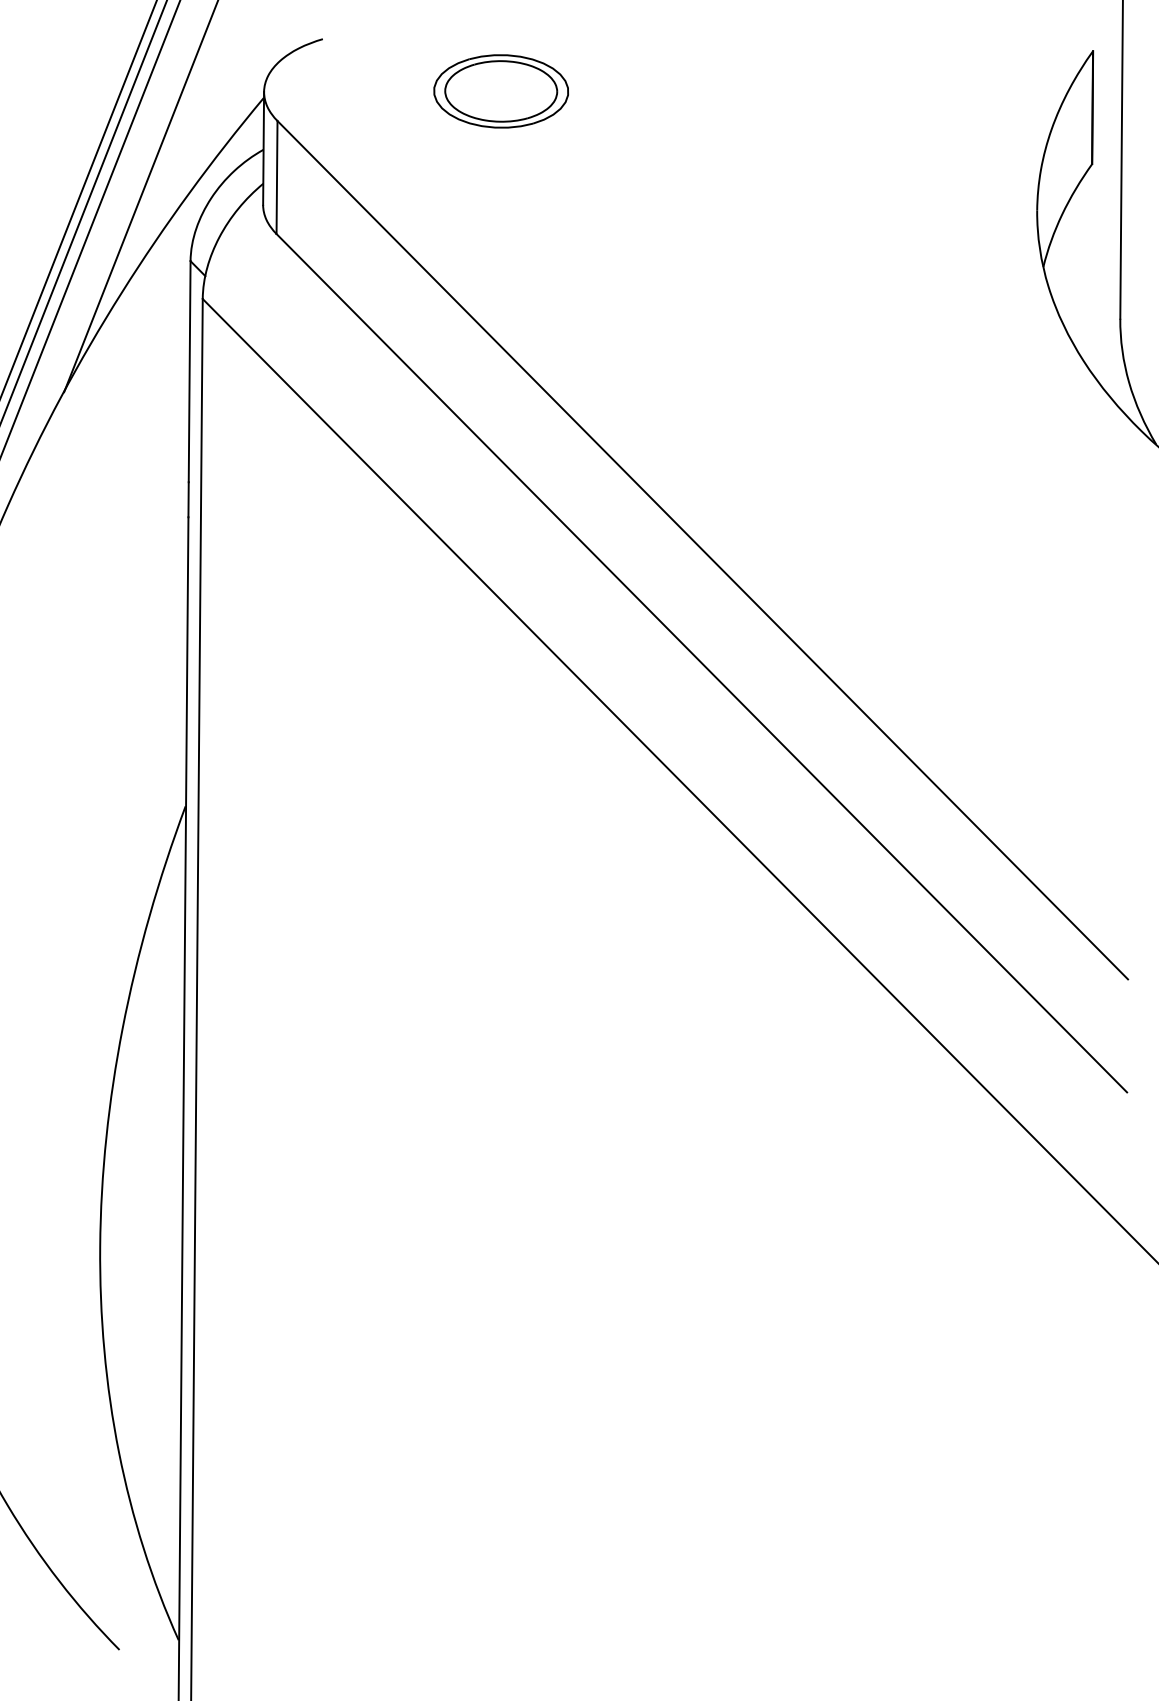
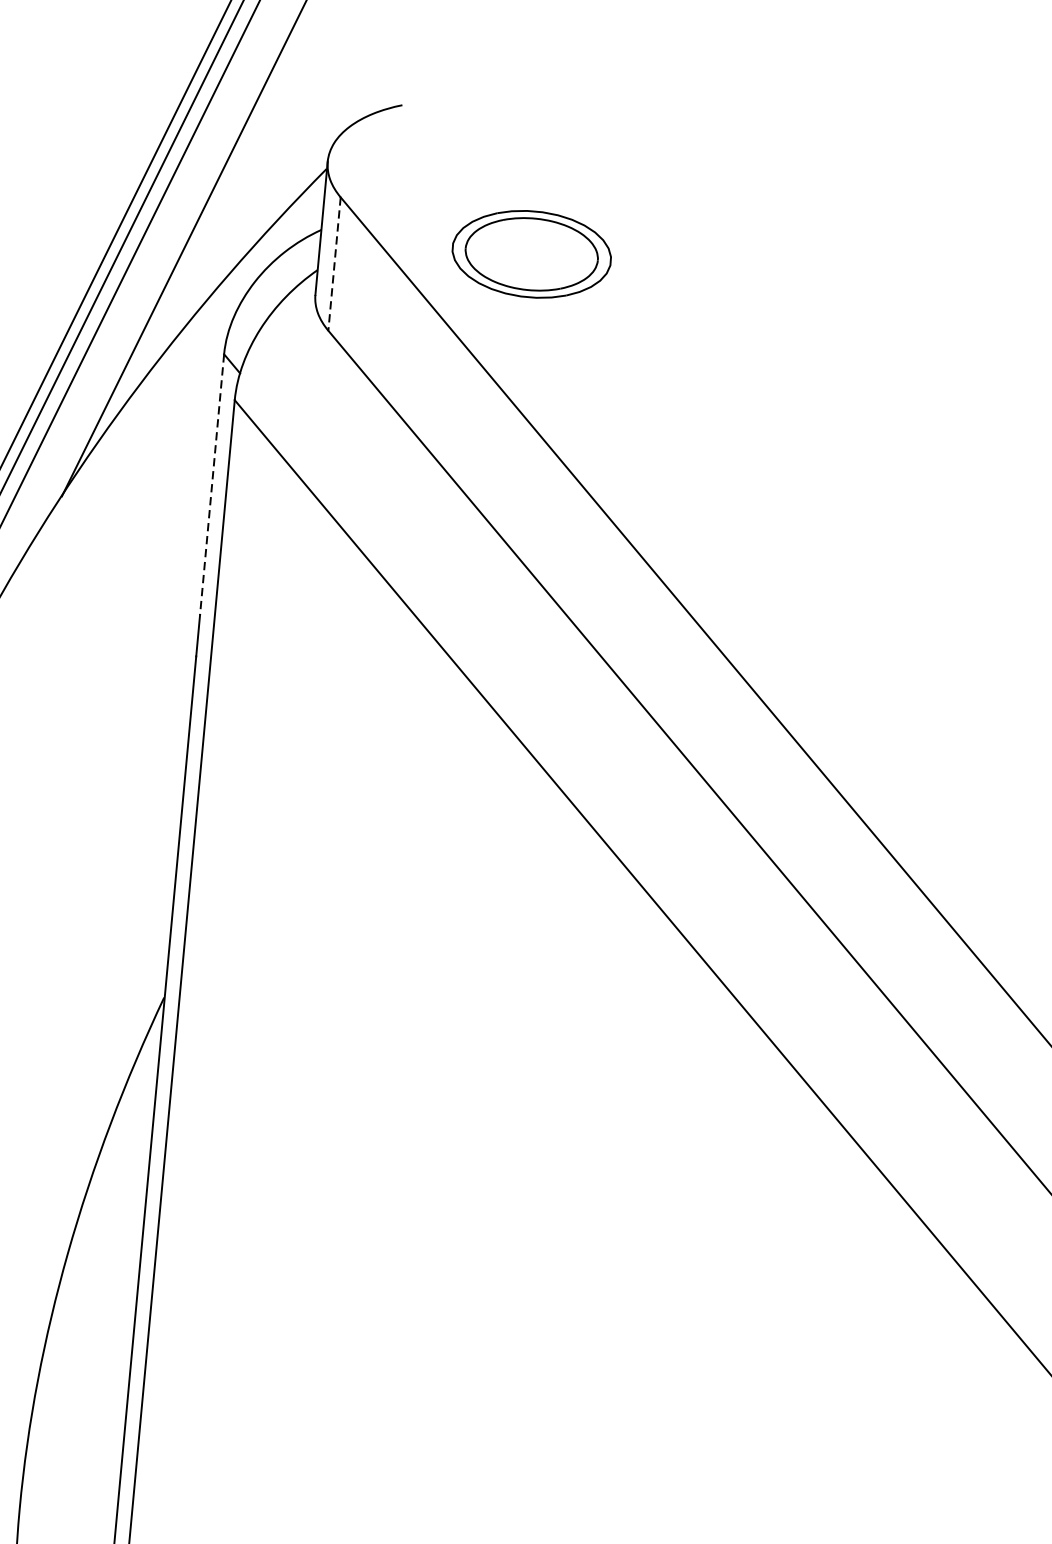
part: (500, 91) -> (530, 254), moved
line: (277, 177) -> (335, 264), solid -> dashed
line: (189, 371) -> (211, 484), solid -> dashed

